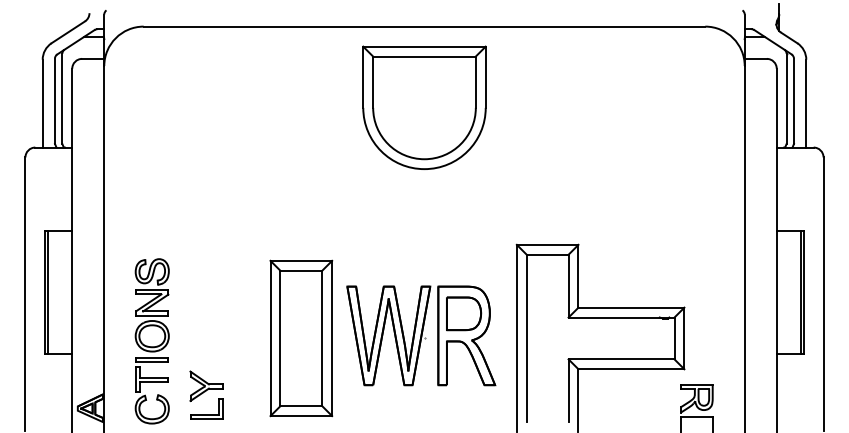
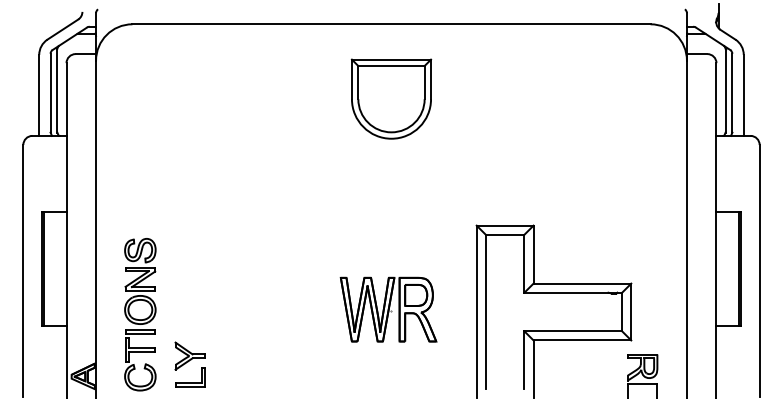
part: (424, 107) -> (391, 98), size x0.7
part: (421, 335) -> (388, 309), size x0.7
part: (301, 338) -> (278, 312), removed

